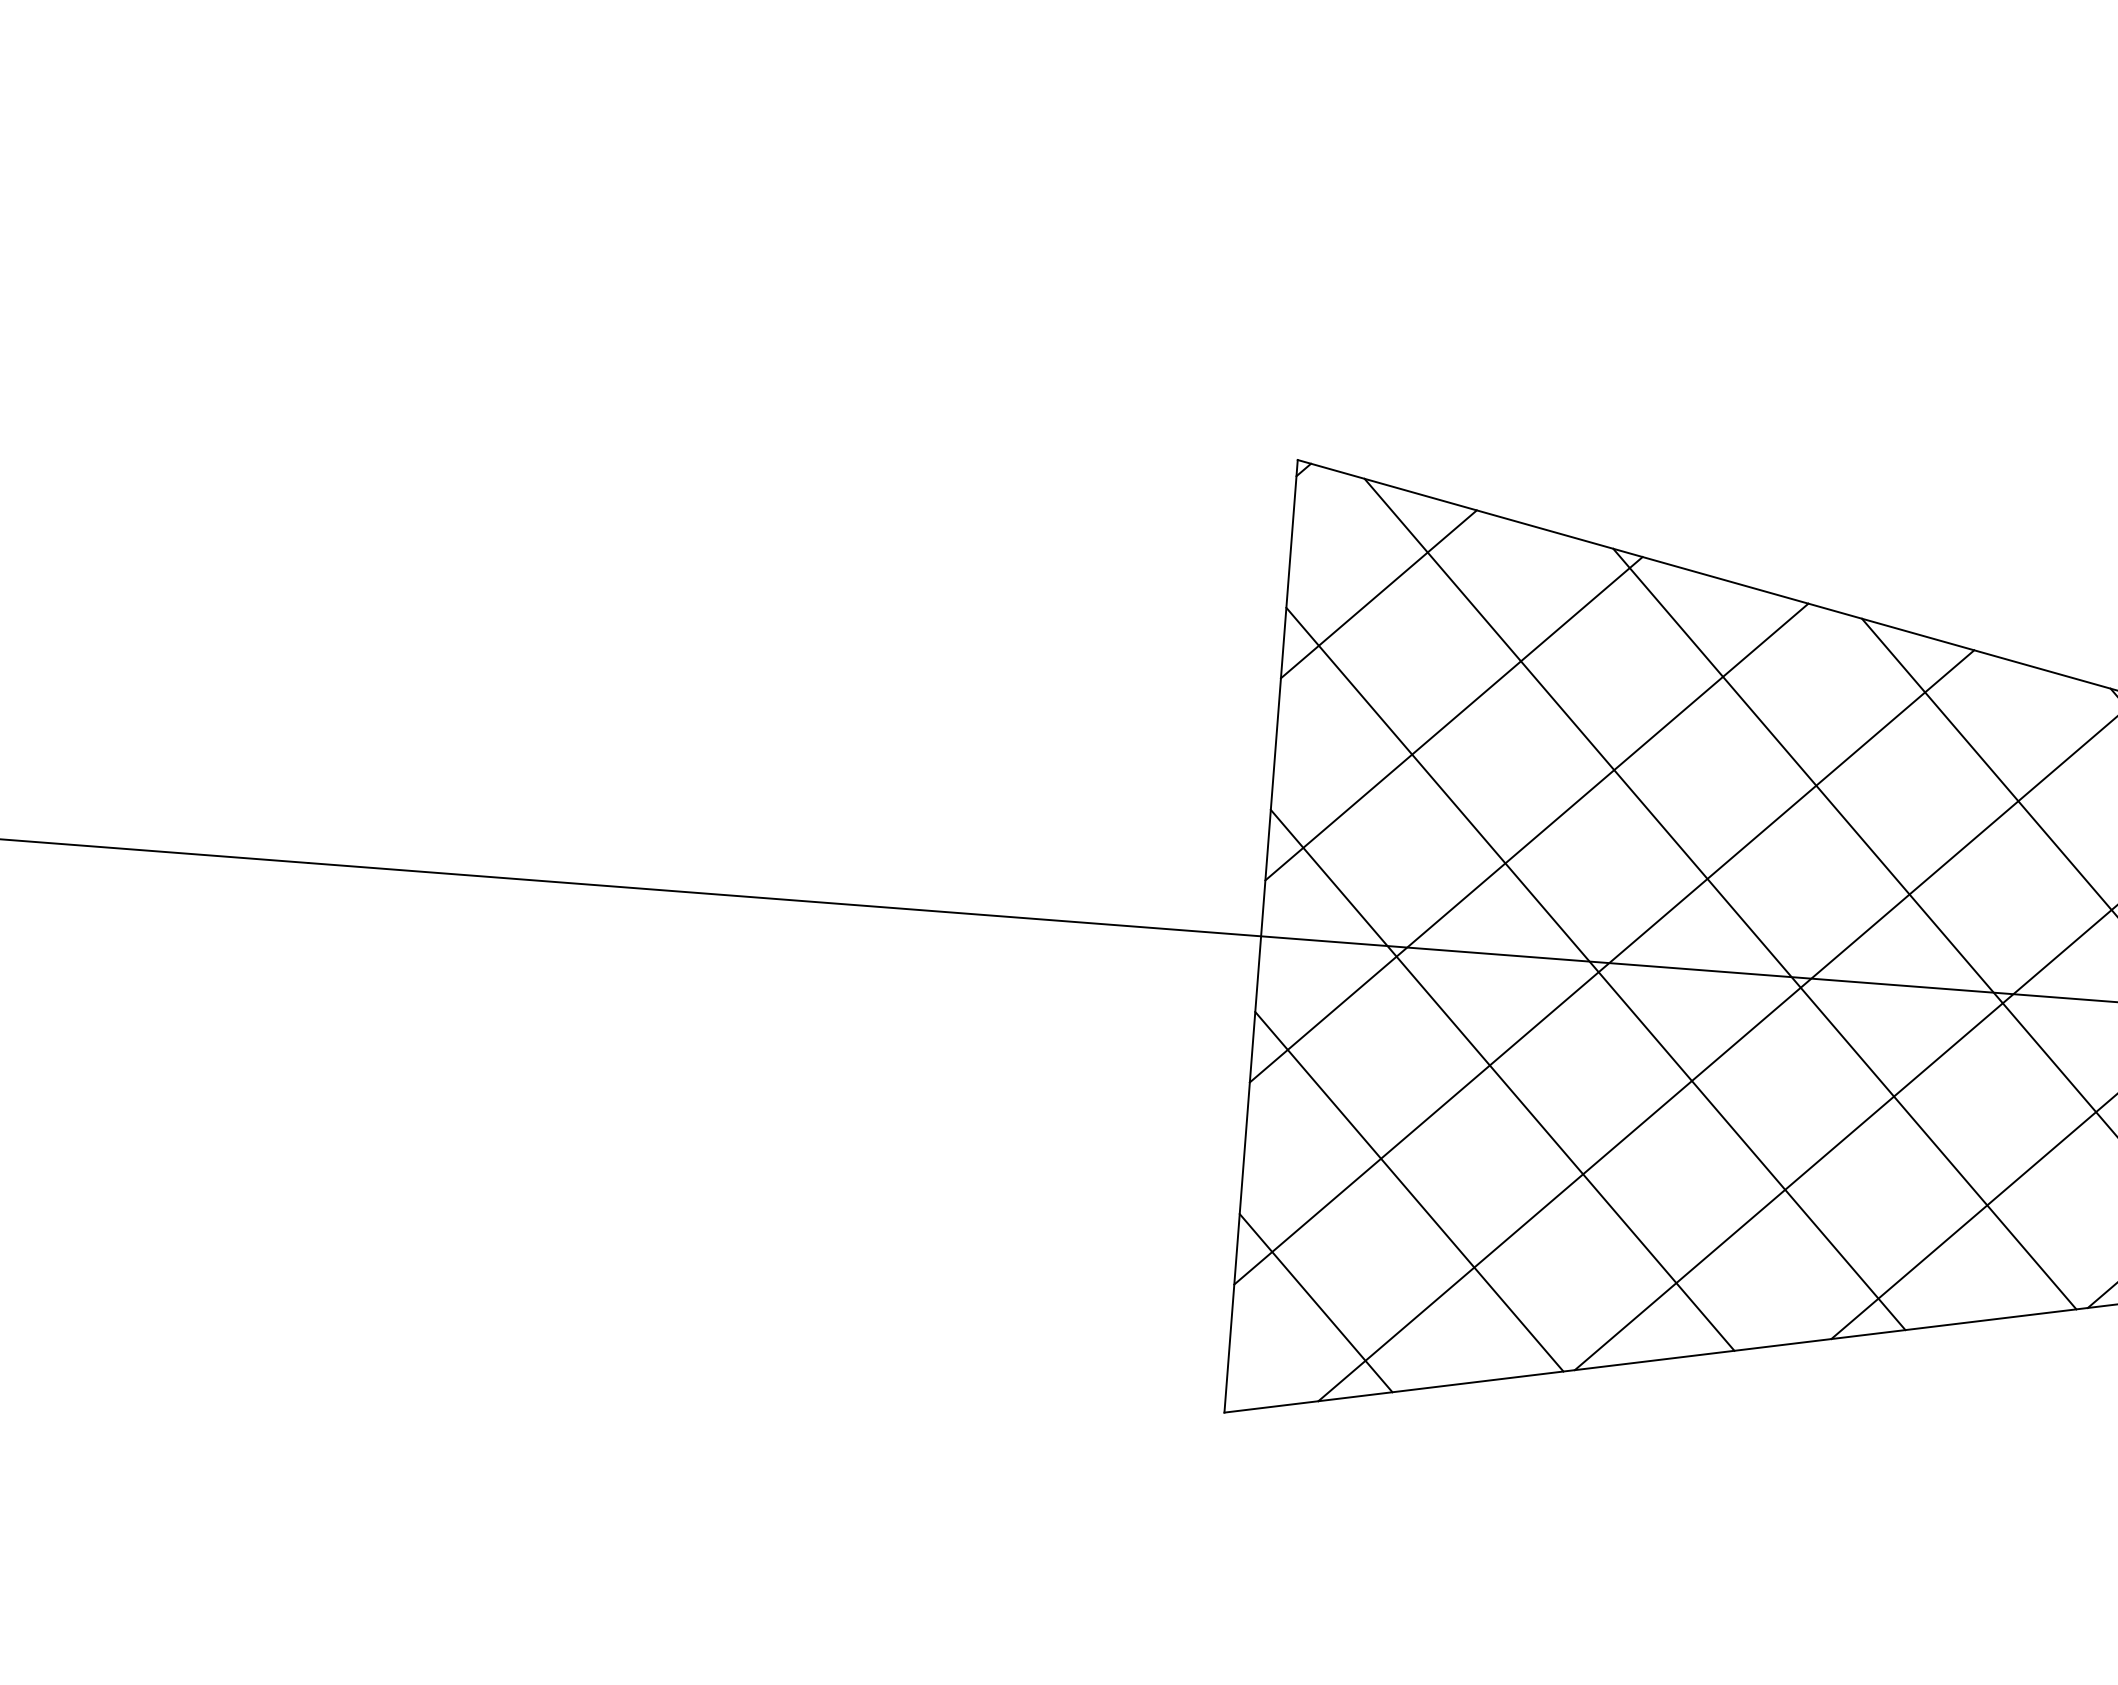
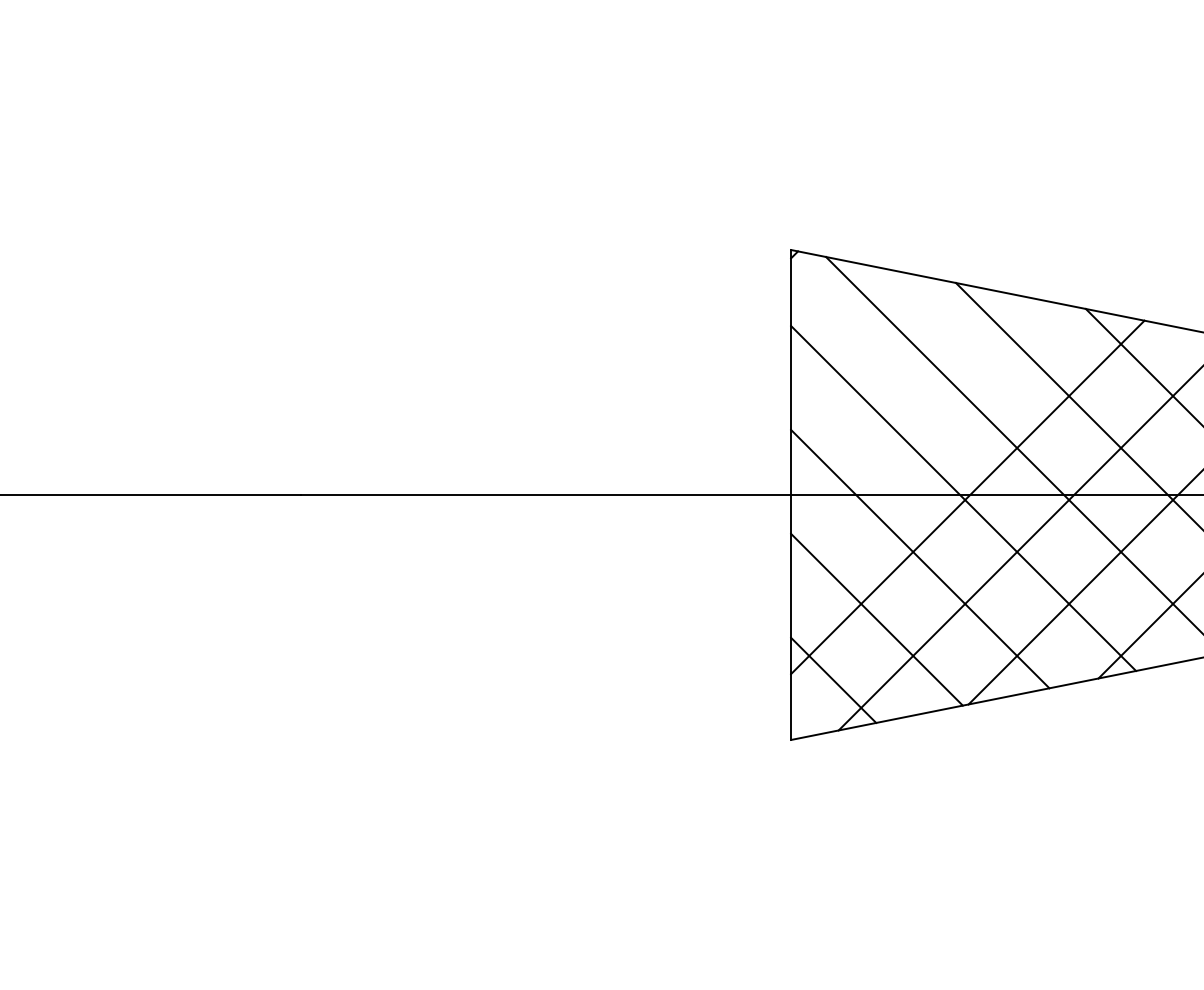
line: (1378, 594) -> (837, 315), removed
line: (1454, 719) -> (881, 376), removed
line: (1529, 842) -> (924, 436), removed

